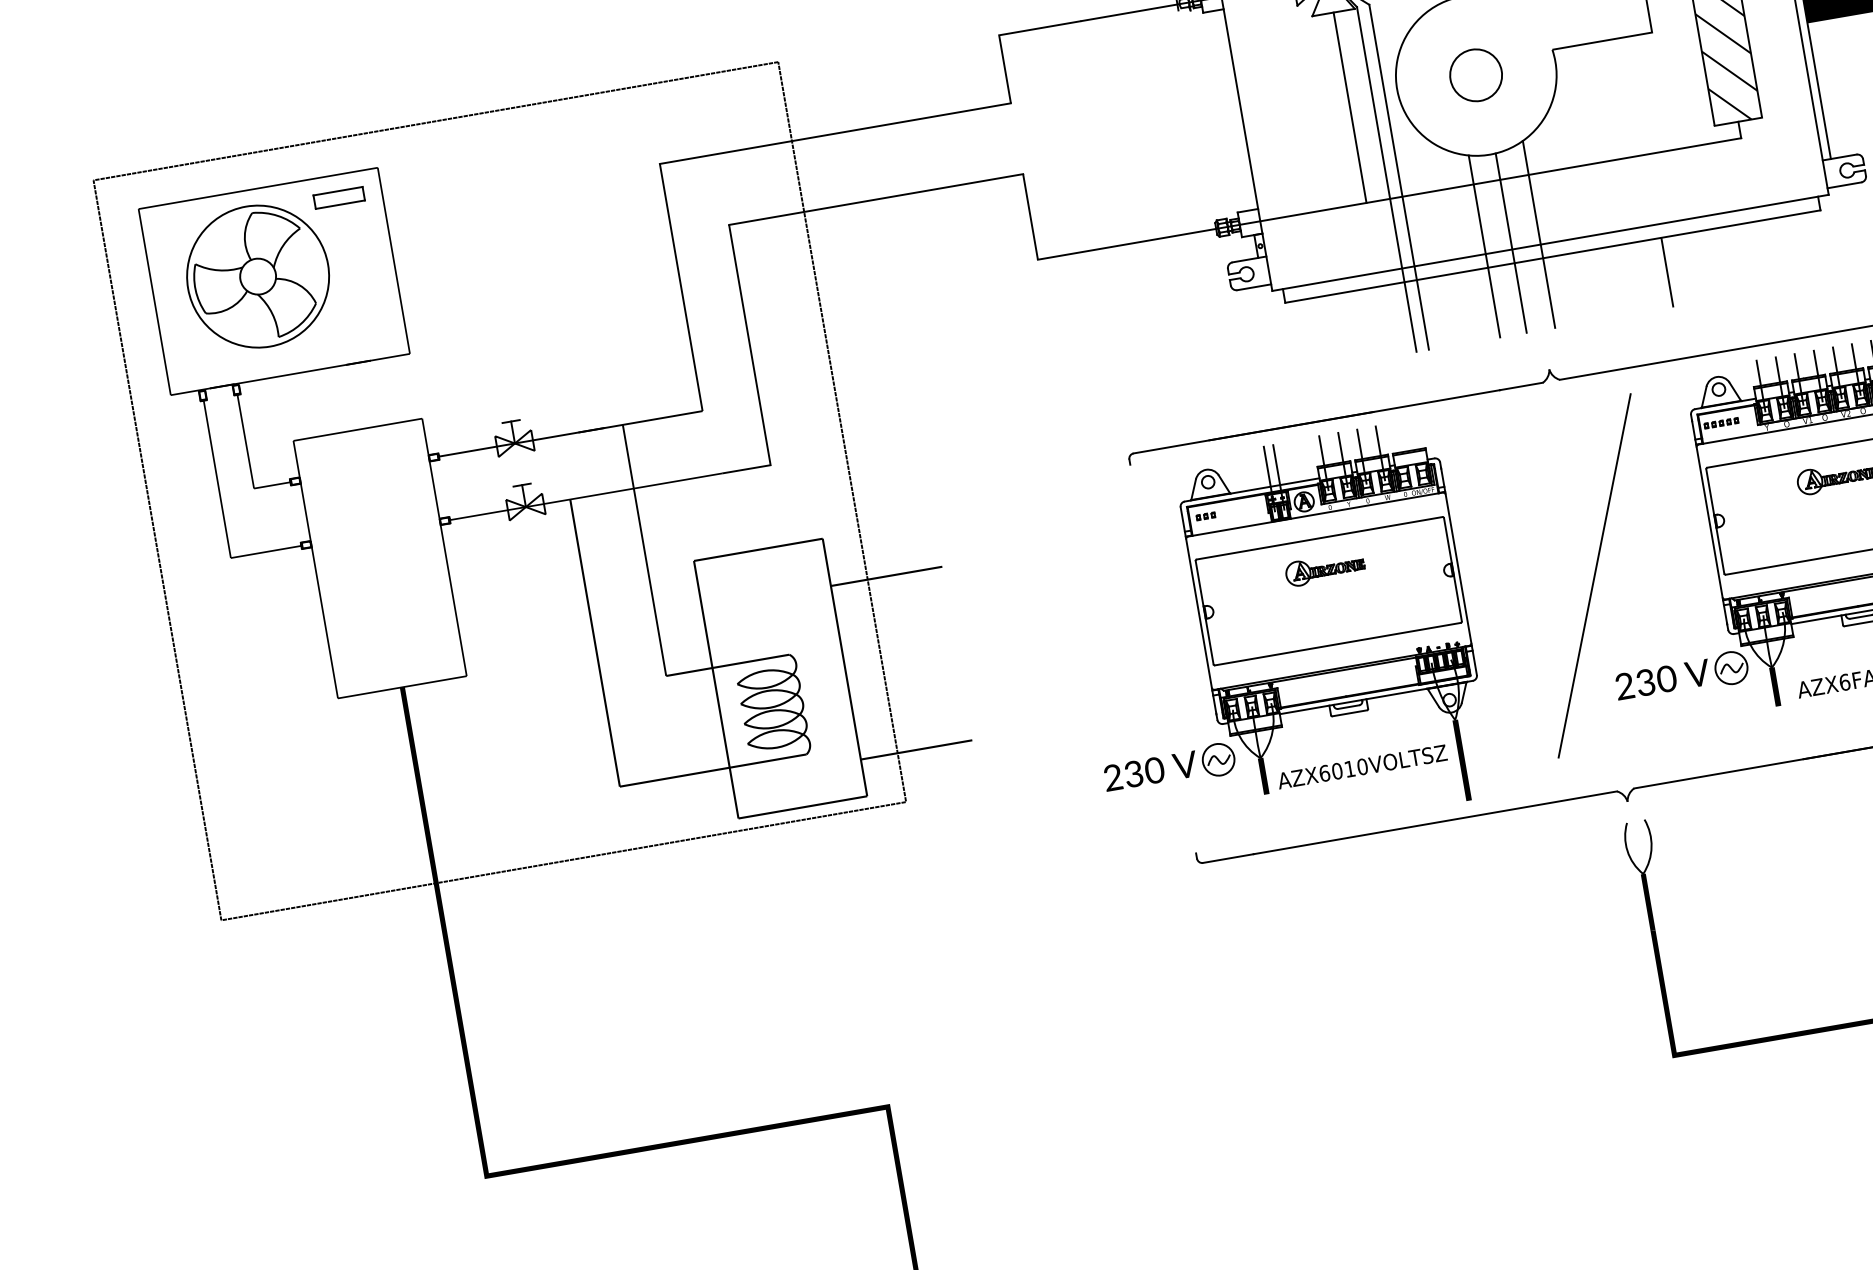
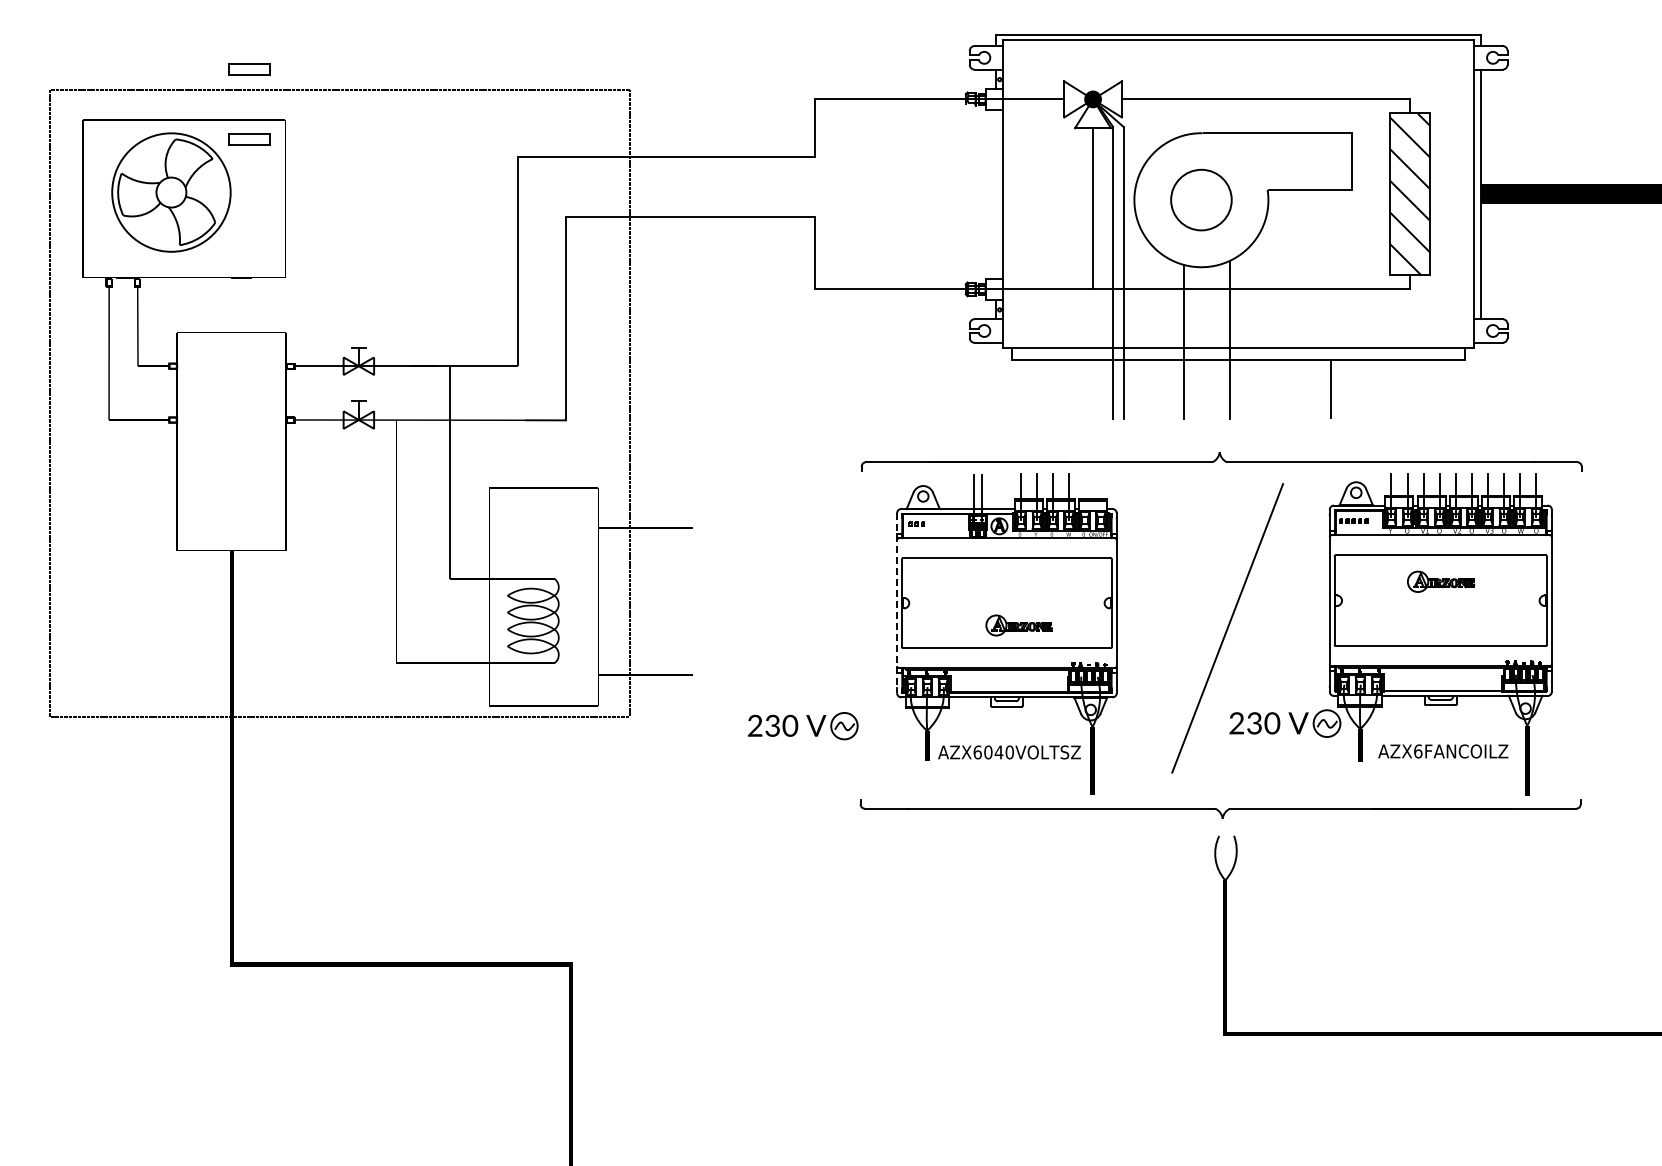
circle: (1475, 74) -> (1200, 199), size x1.4
part: (325, 115) -> (249, 69), added
line: (1511, 242) -> (1206, 342), removed
part: (1324, 569) -> (1018, 625), moved
line: (1199, 613) -> (897, 603), solid -> dashed
part: (1170, 768) -> (803, 726), moved
text: (1349, 769) -> (998, 752), AZX6010VOLTSZ -> AZX6040VOLTSZ

